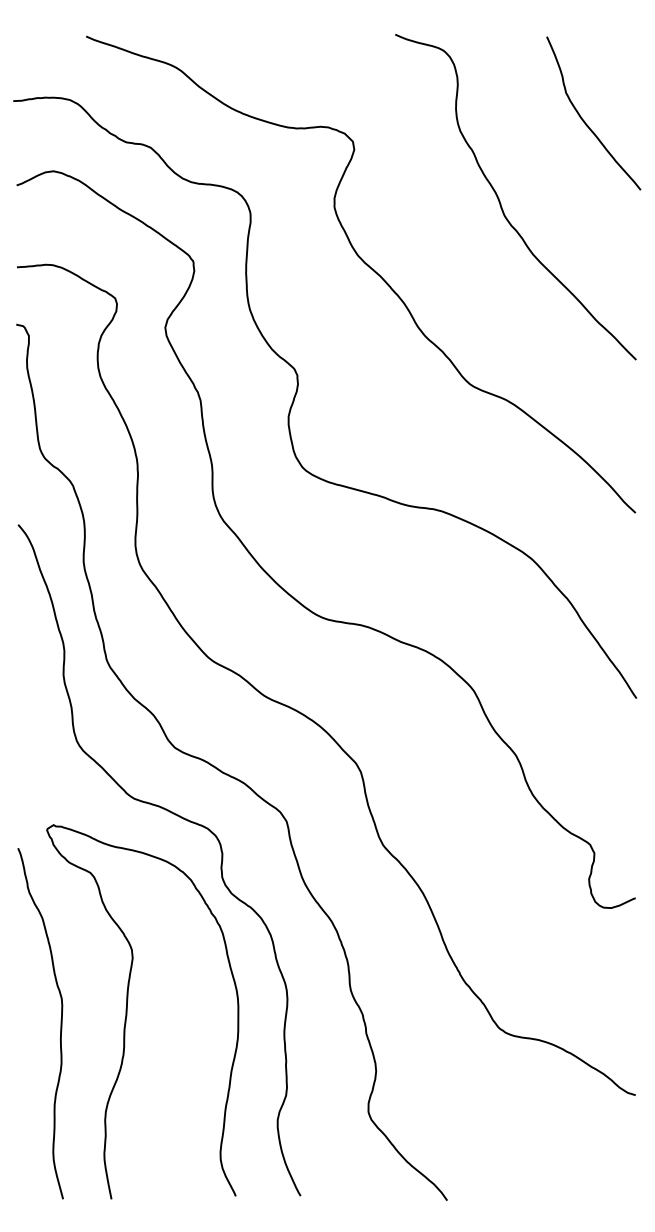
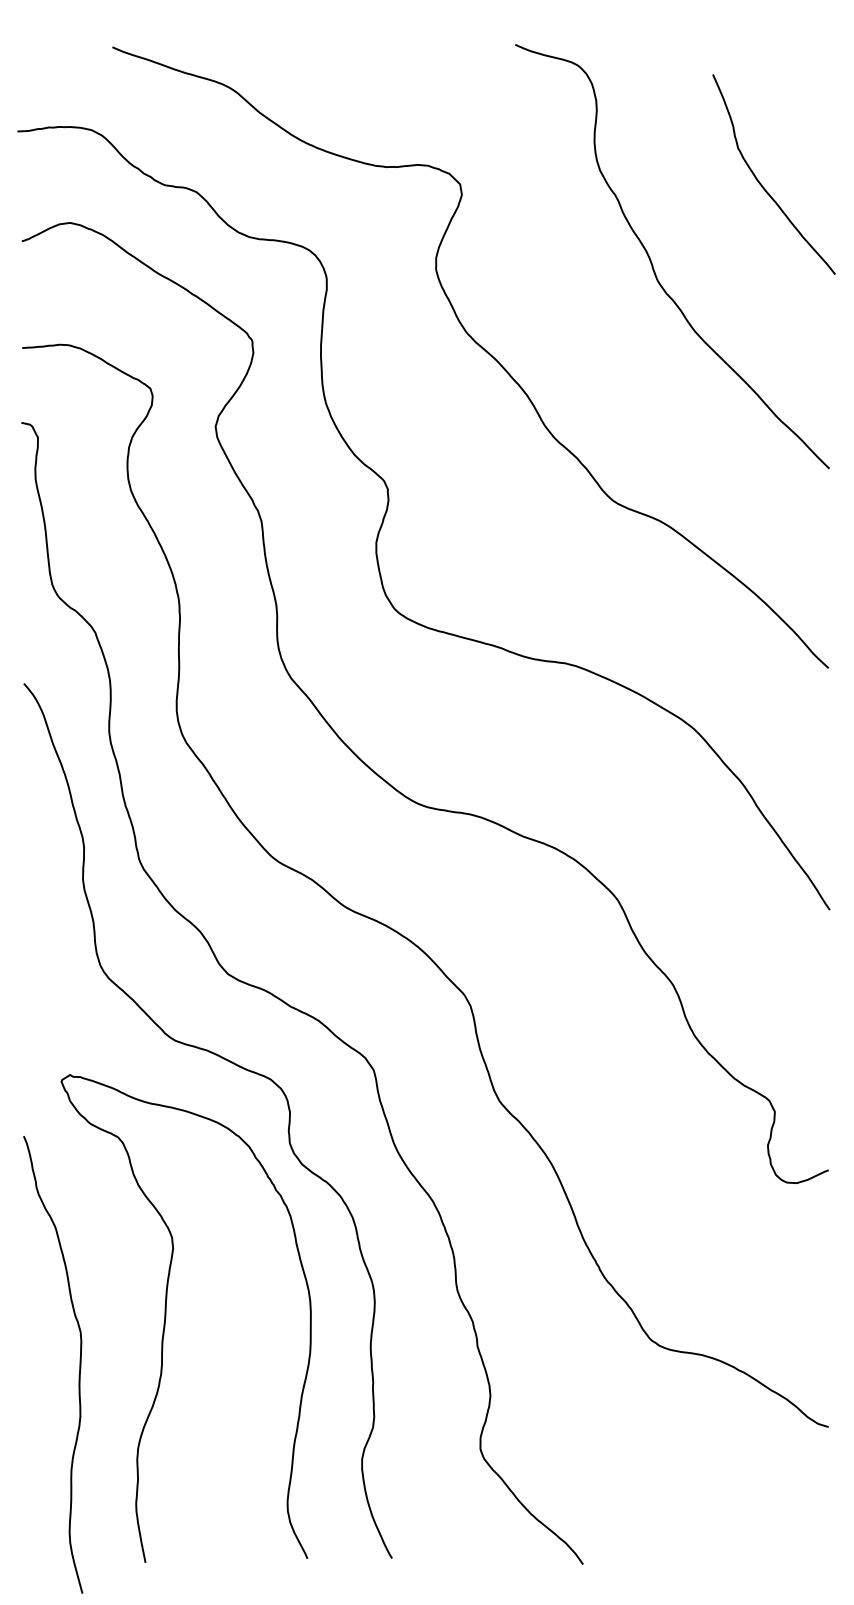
curve: (584, 120) -> (761, 183), moved
curve: (60, 1023) -> (79, 1364), moved

